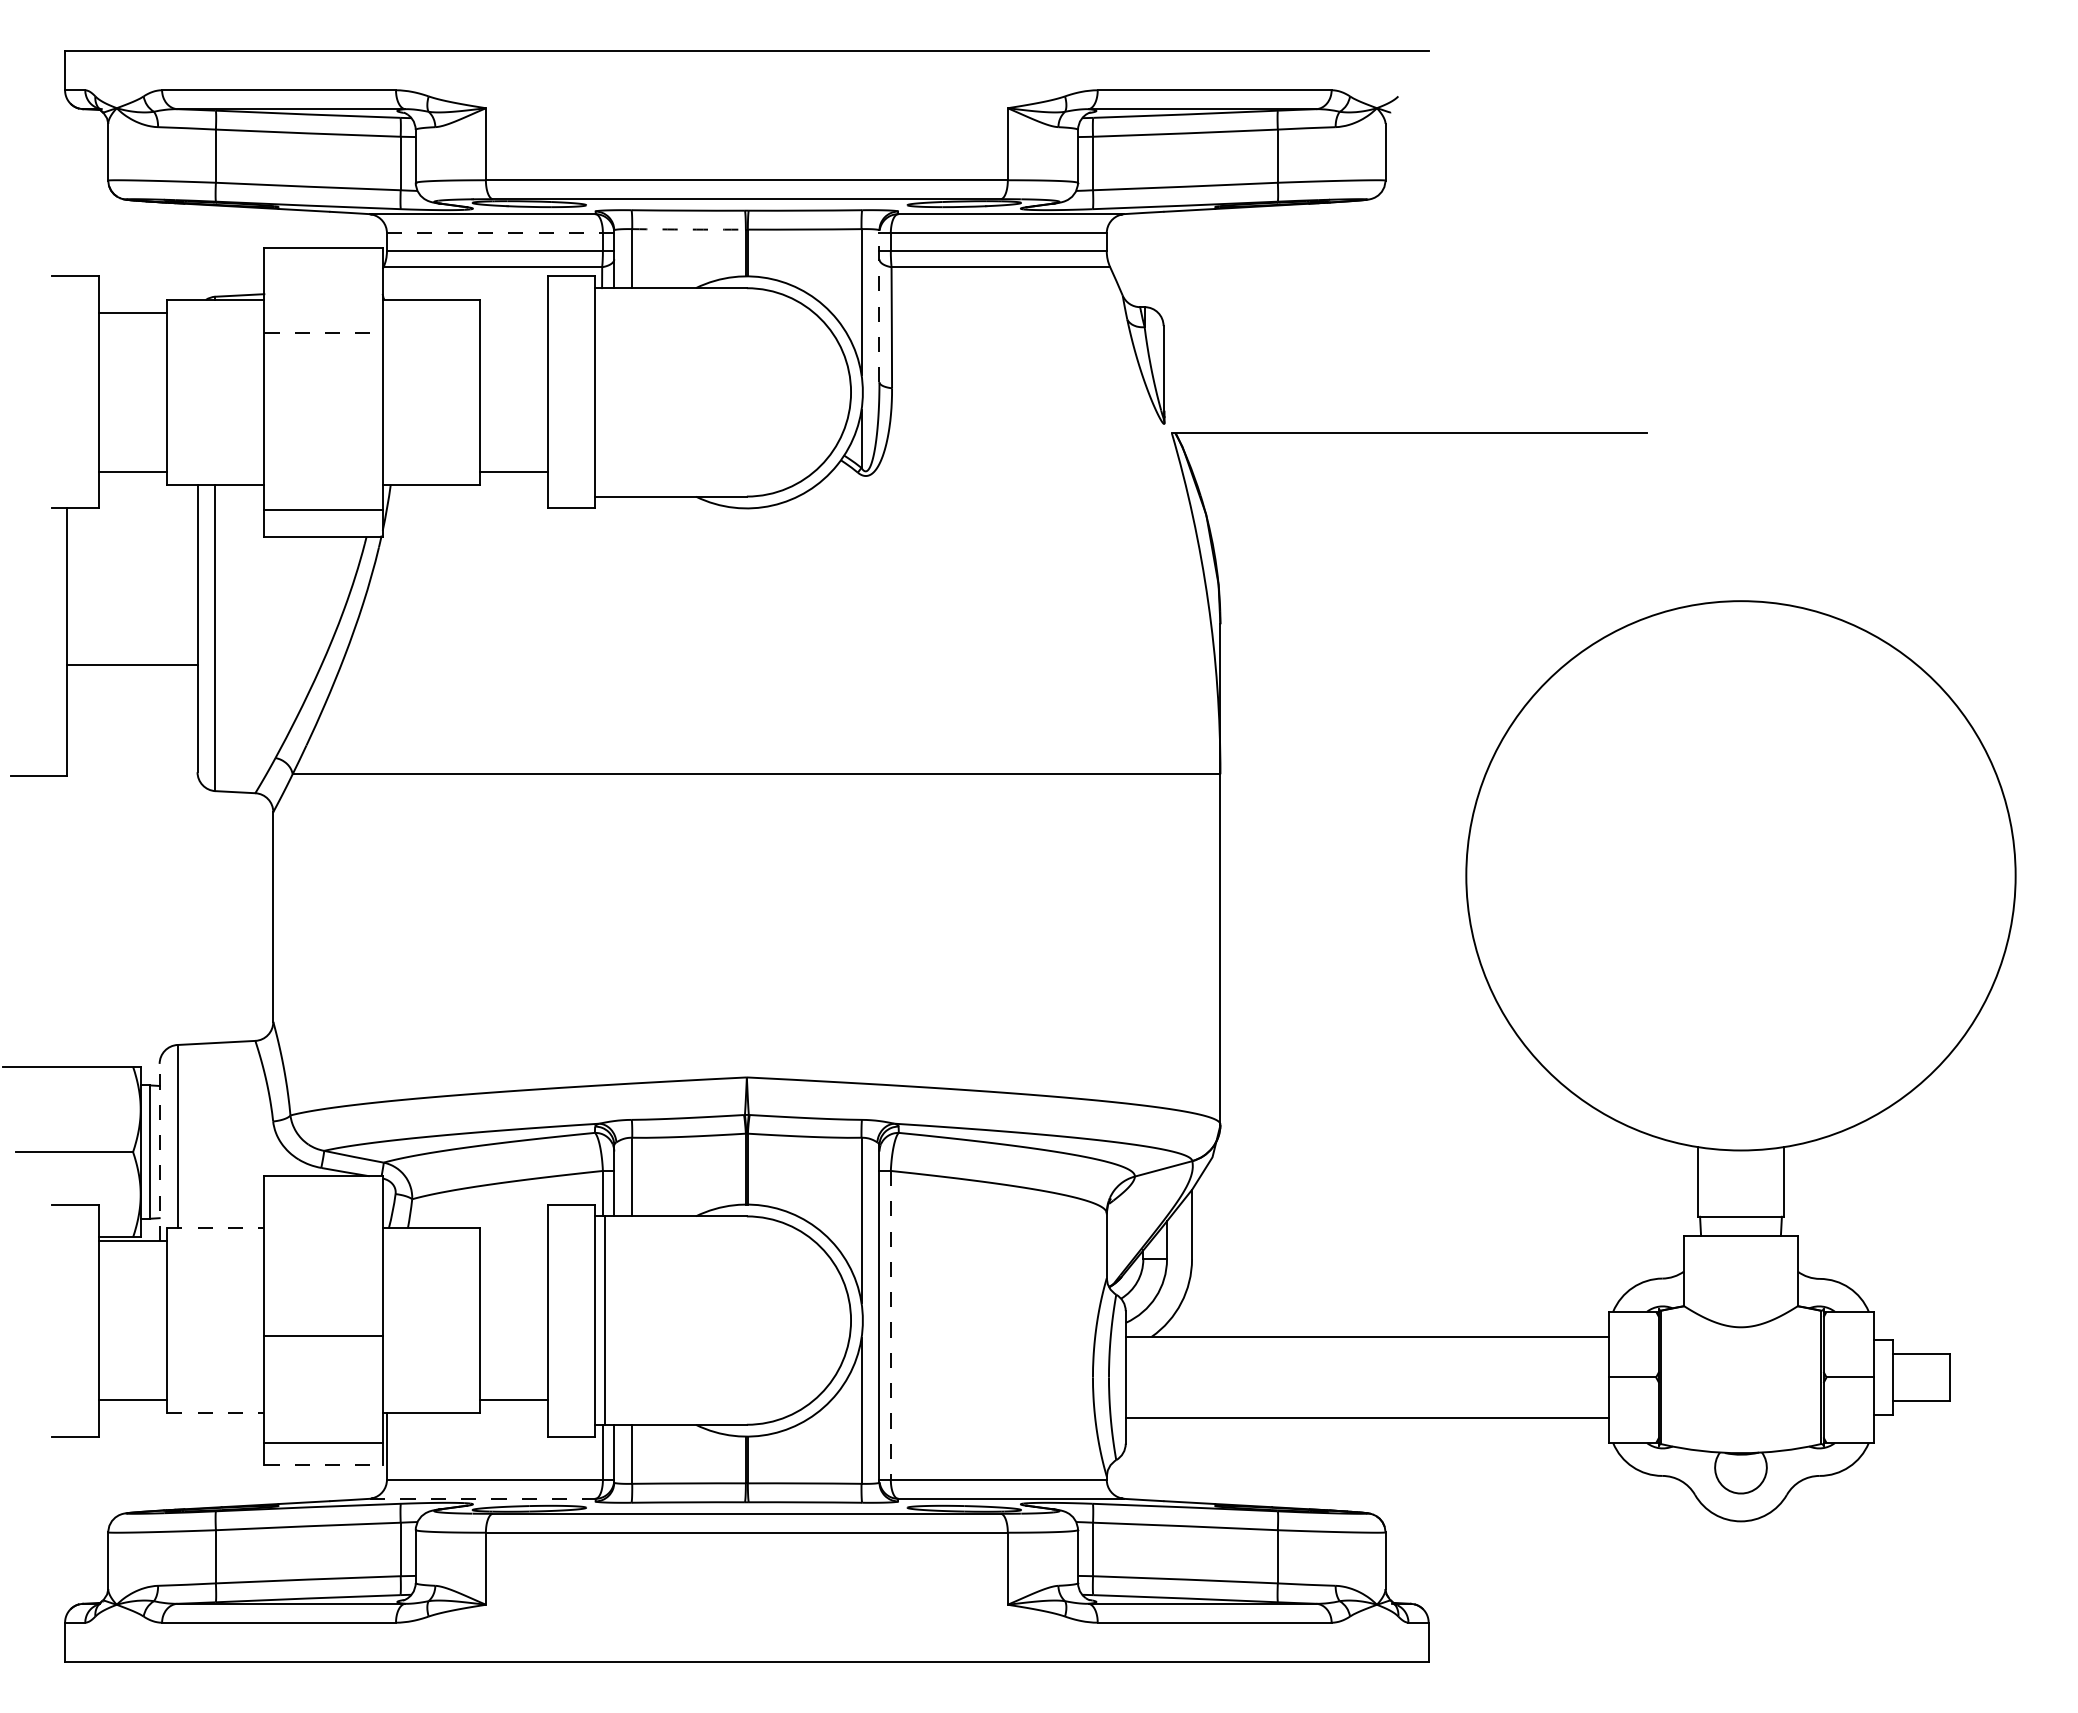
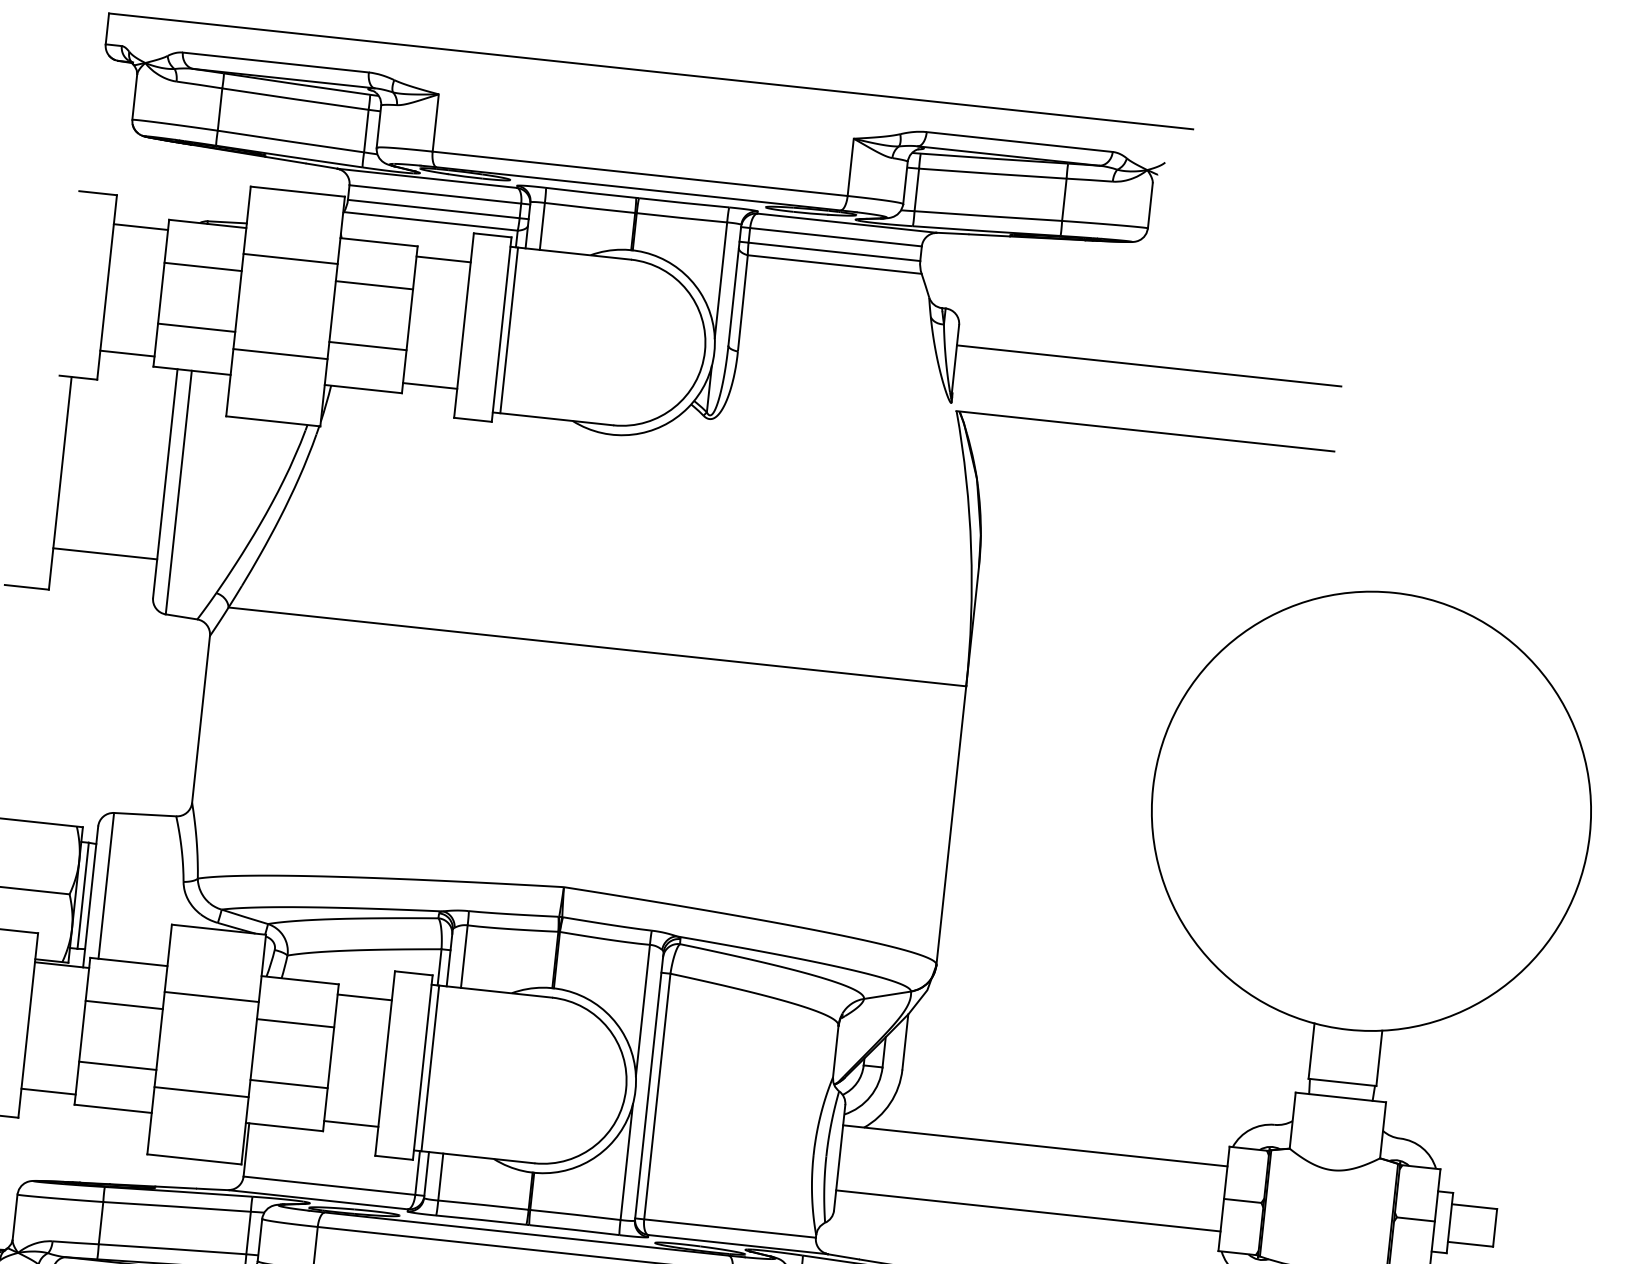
arc: (689, 229) -> (590, 208), dashed -> solid
line: (500, 233) -> (439, 195), dashed -> solid
line: (879, 306) -> (734, 285), dashed -> solid
line: (513, 312) -> (443, 259), added
line: (324, 332) -> (291, 258), dashed -> solid
line: (1405, 351) -> (1149, 365), added
line: (215, 354) -> (202, 267), added
line: (430, 354) -> (373, 285), added
line: (604, 392) -> (508, 330), added
line: (215, 430) -> (196, 327), added
line: (430, 430) -> (367, 345), added
line: (323, 510) -> (280, 354), moved
line: (131, 664) -> (104, 553), moved
line: (159, 1152) -> (90, 896), dashed -> solid
line: (215, 1228) -> (128, 962), dashed -> solid
line: (513, 1241) -> (364, 997), added
line: (215, 1282) -> (124, 1005), added
line: (430, 1282) -> (294, 1023), added
line: (890, 1325) -> (657, 1096), dashed -> solid
line: (323, 1335) -> (211, 996), moved
line: (215, 1358) -> (117, 1065), added
line: (430, 1358) -> (288, 1083), added
line: (215, 1413) -> (112, 1109), dashed -> solid
line: (323, 1442) -> (201, 1092), moved
line: (324, 1465) -> (195, 1159), dashed -> solid
line: (482, 1498) -> (317, 1199), dashed -> solid

